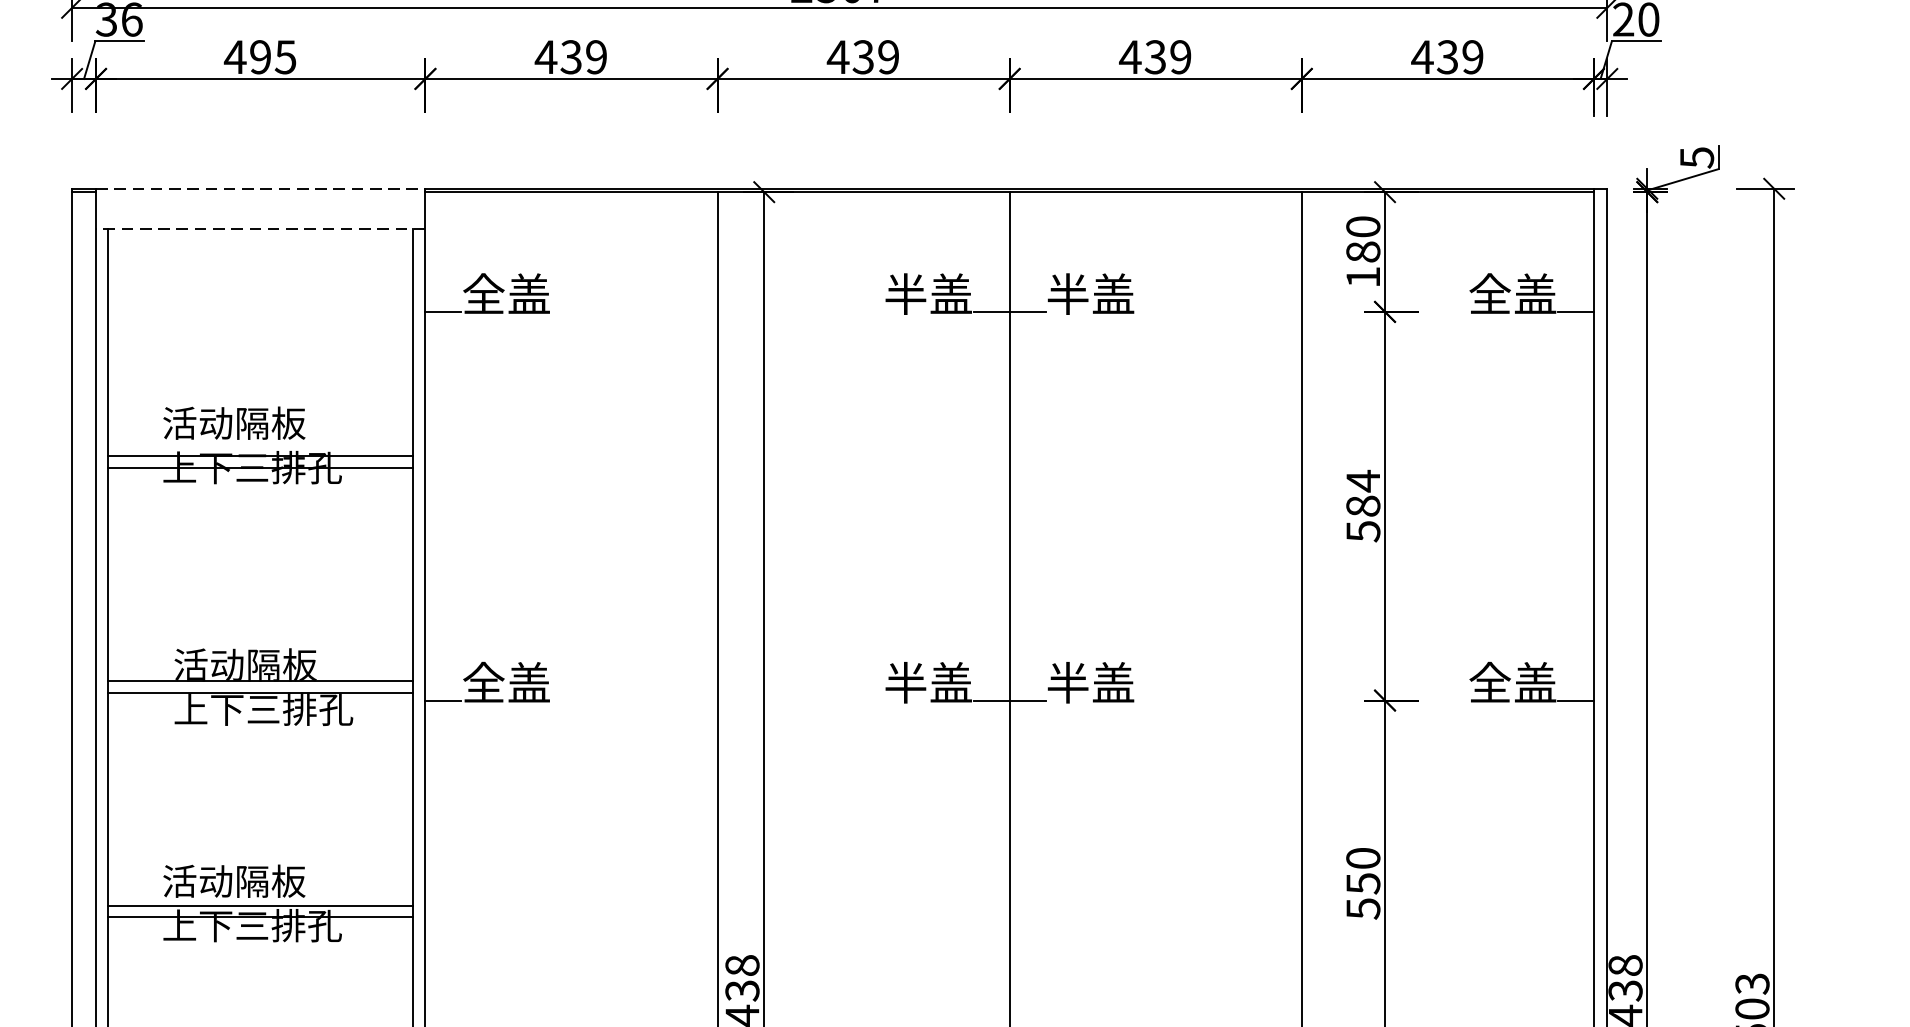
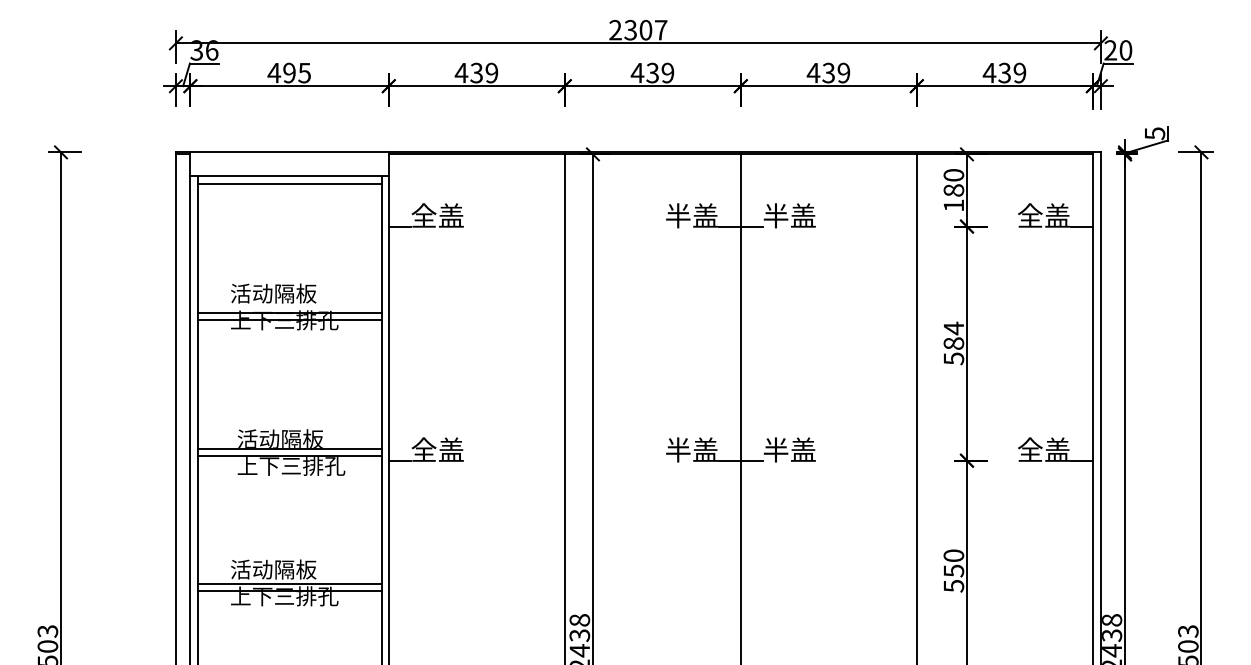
line: (262, 189) -> (290, 152), dashed -> solid
line: (260, 228) -> (289, 176), dashed -> solid
line: (260, 240) -> (289, 183), added

